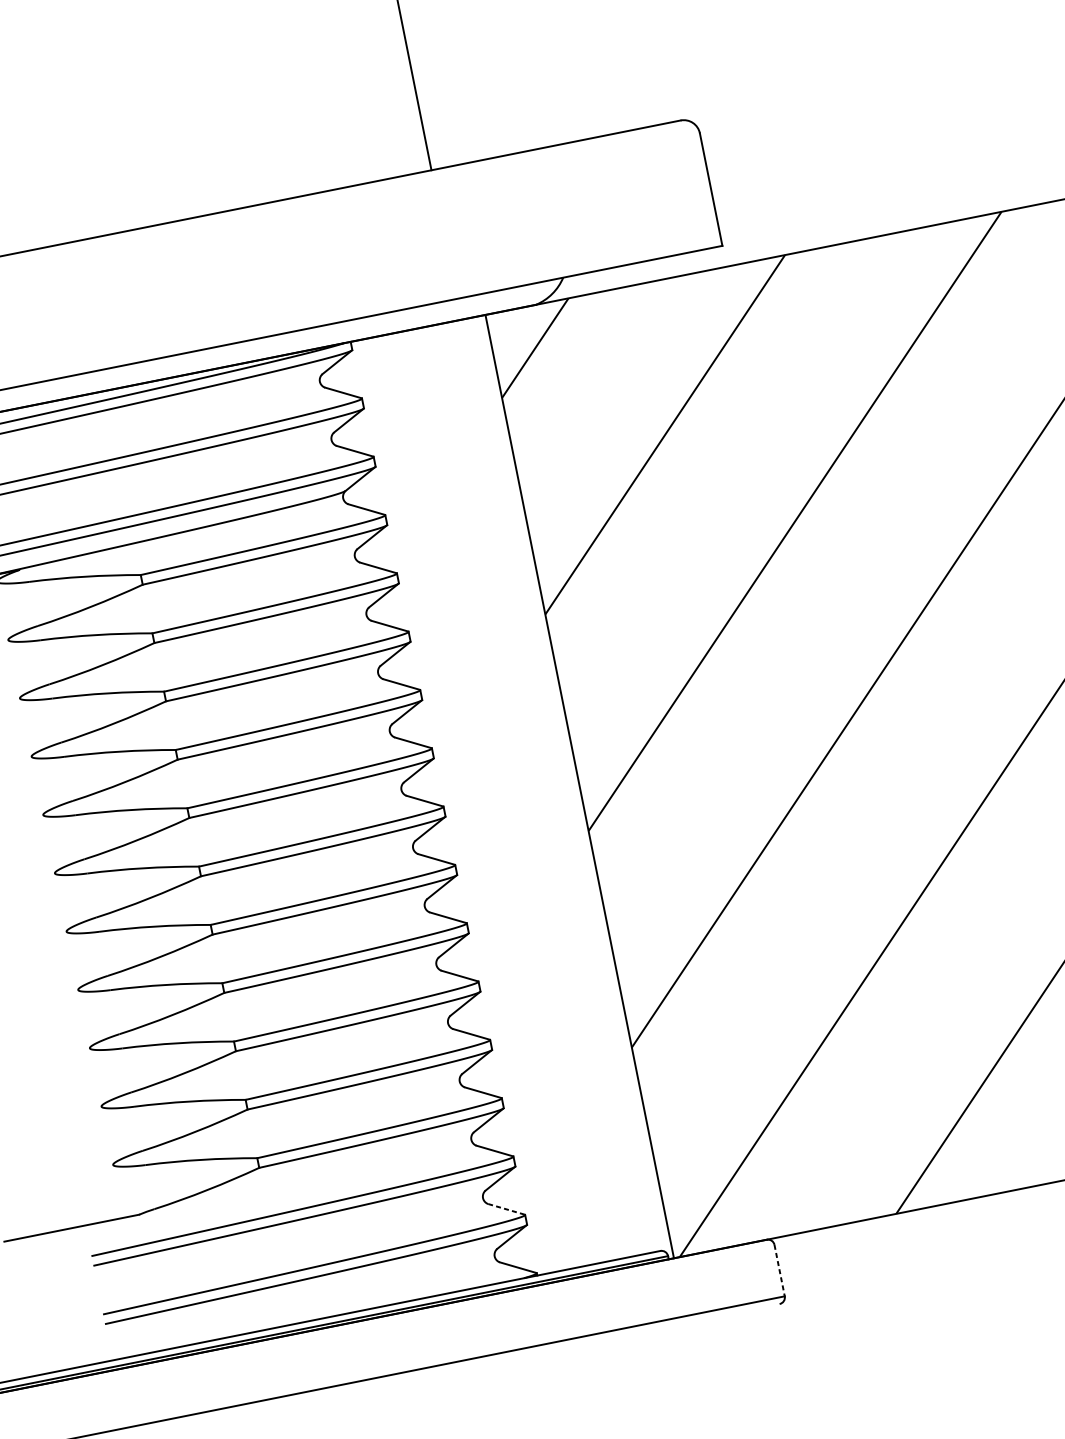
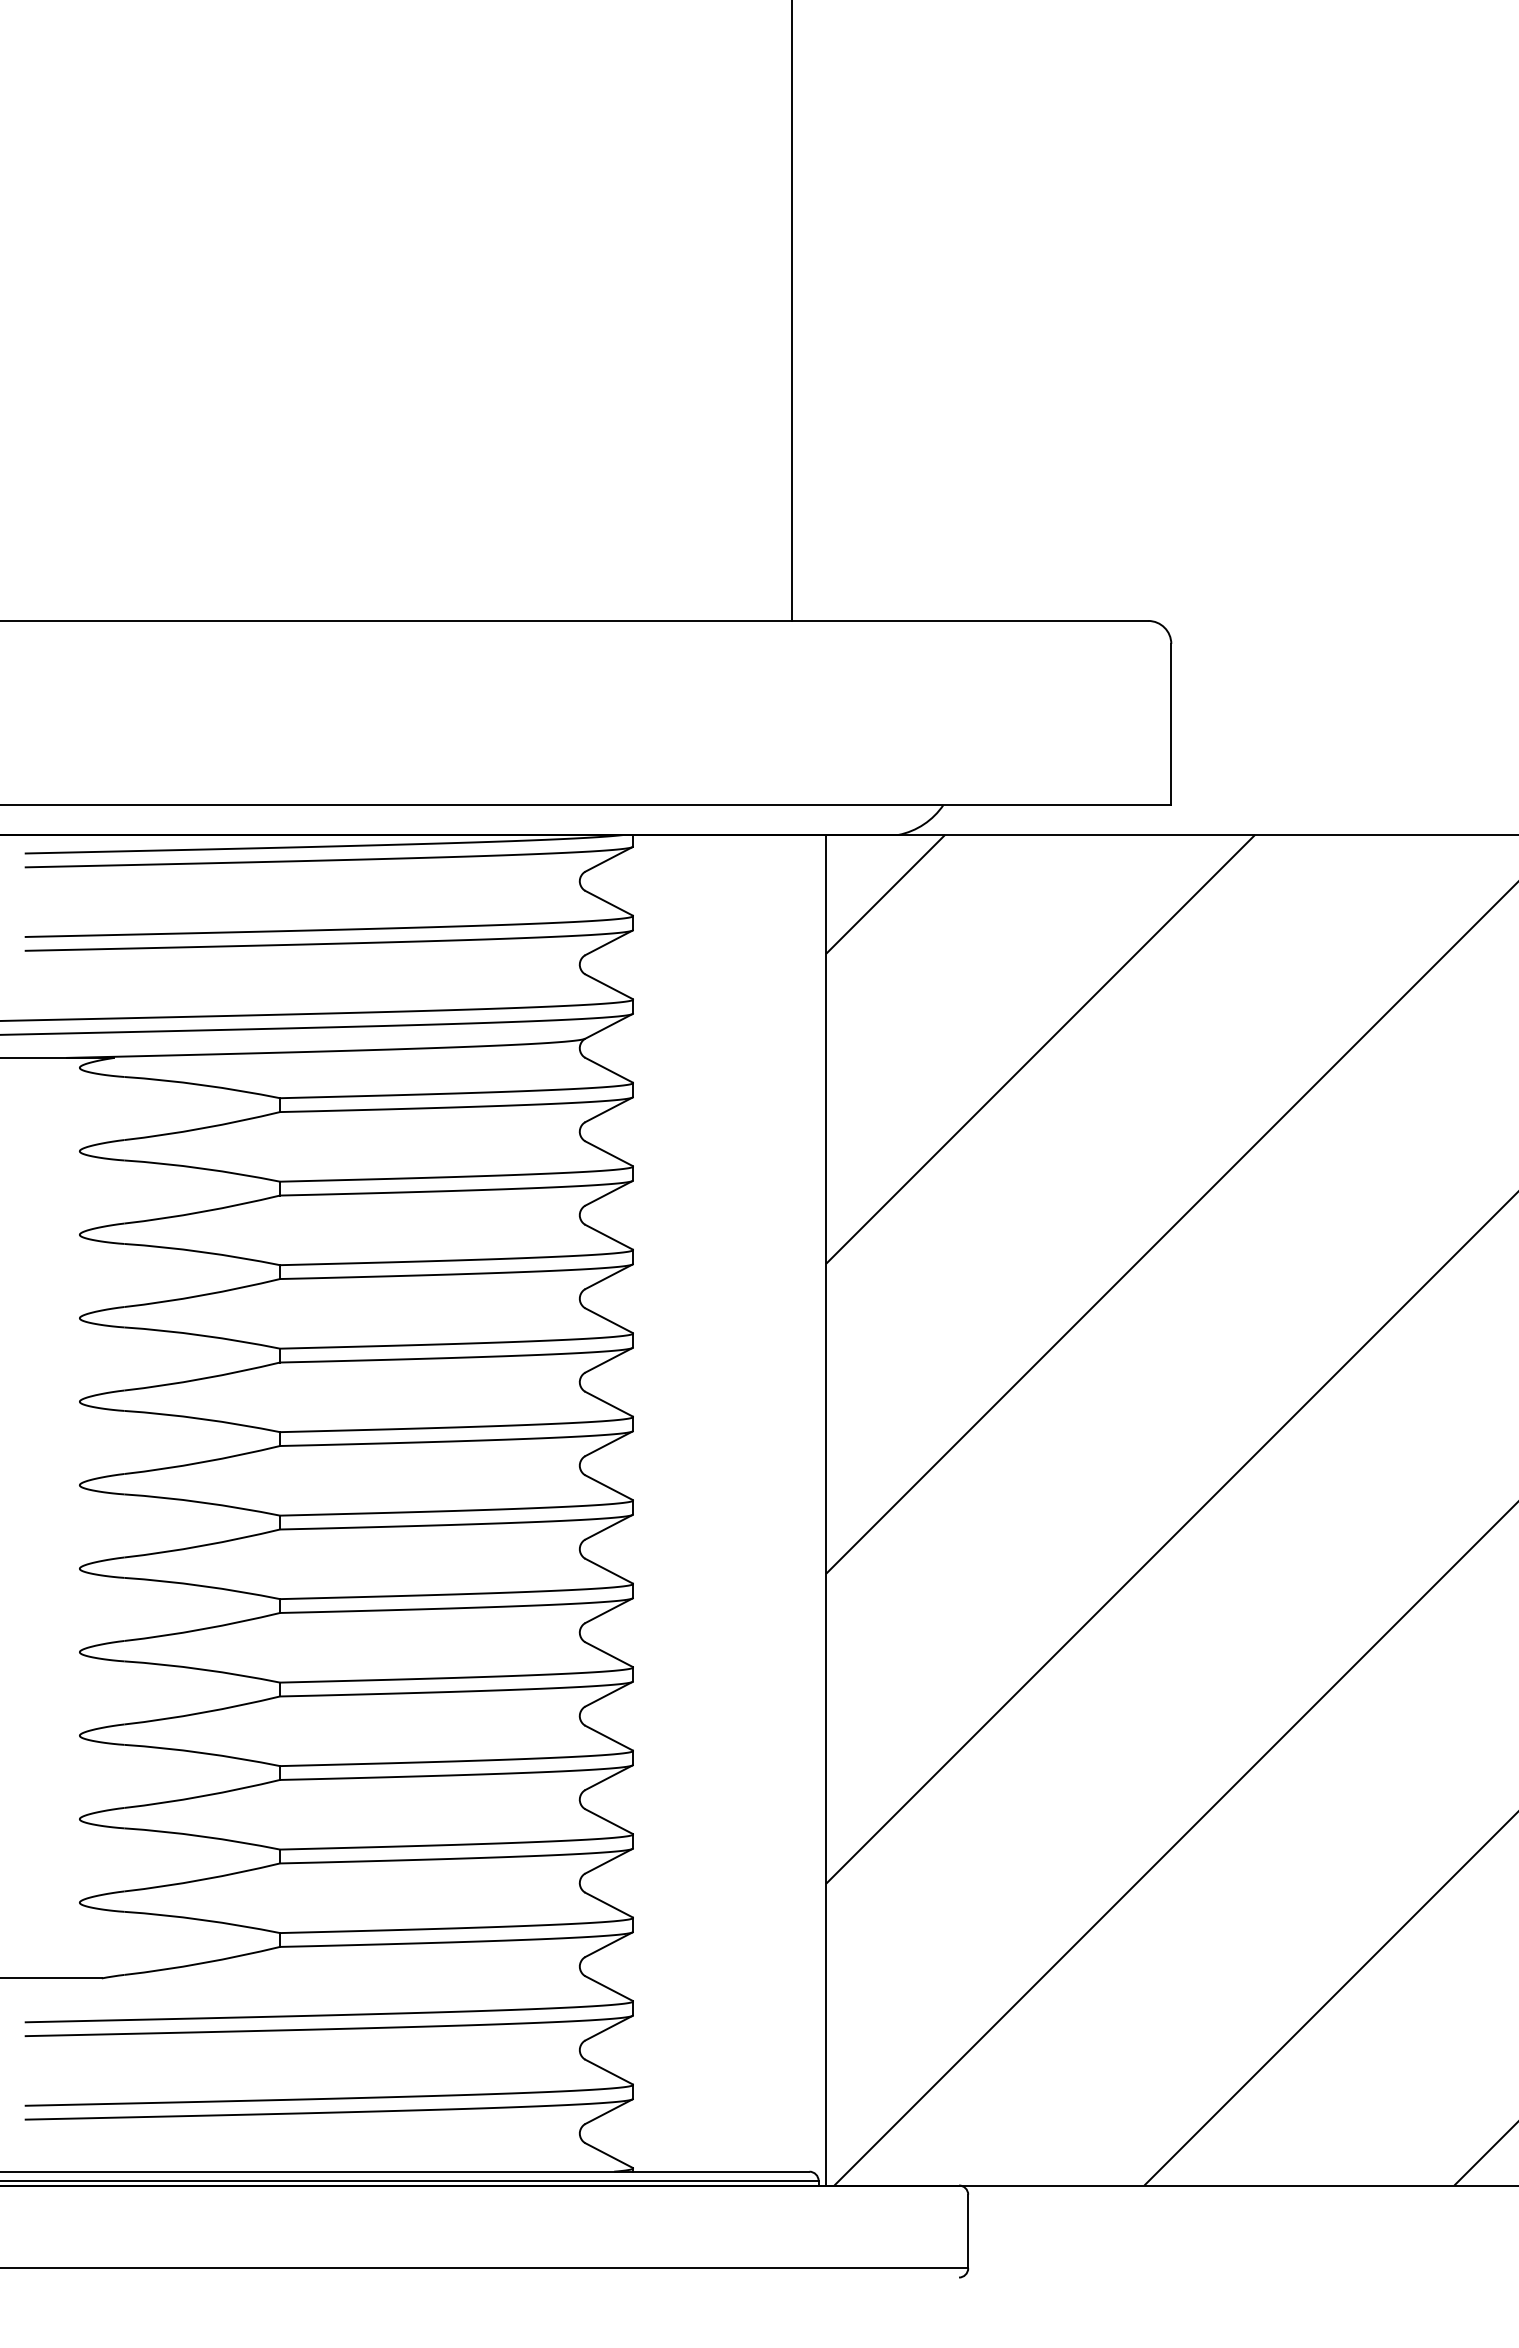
line: (506, 1209) -> (609, 2072), dashed -> solid
line: (779, 1270) -> (968, 2231), dashed -> solid

